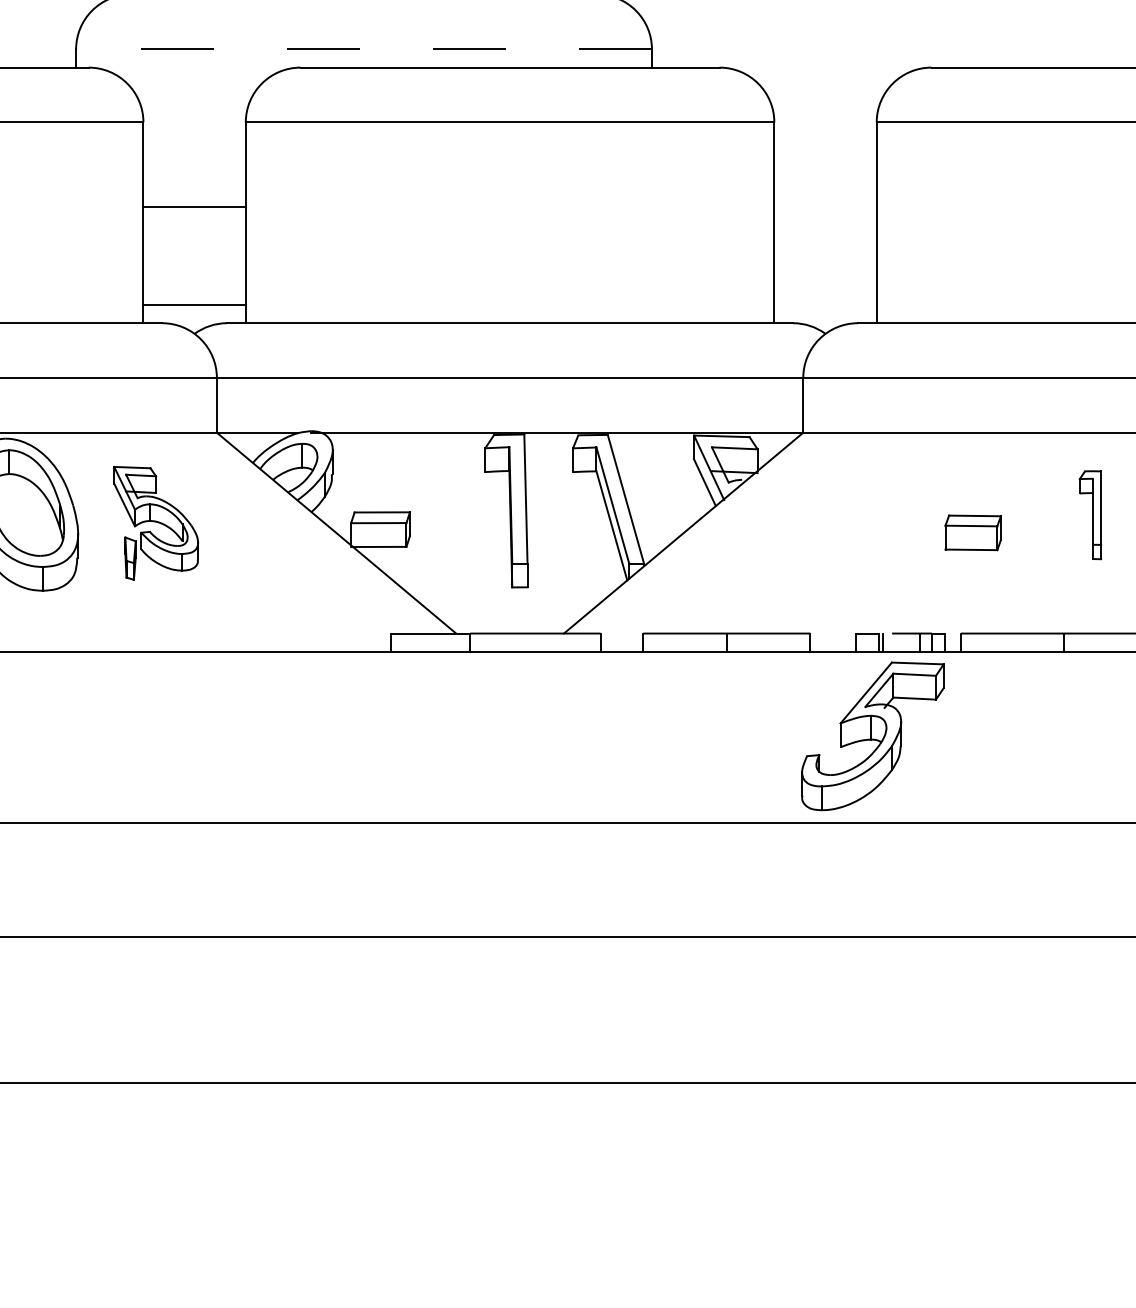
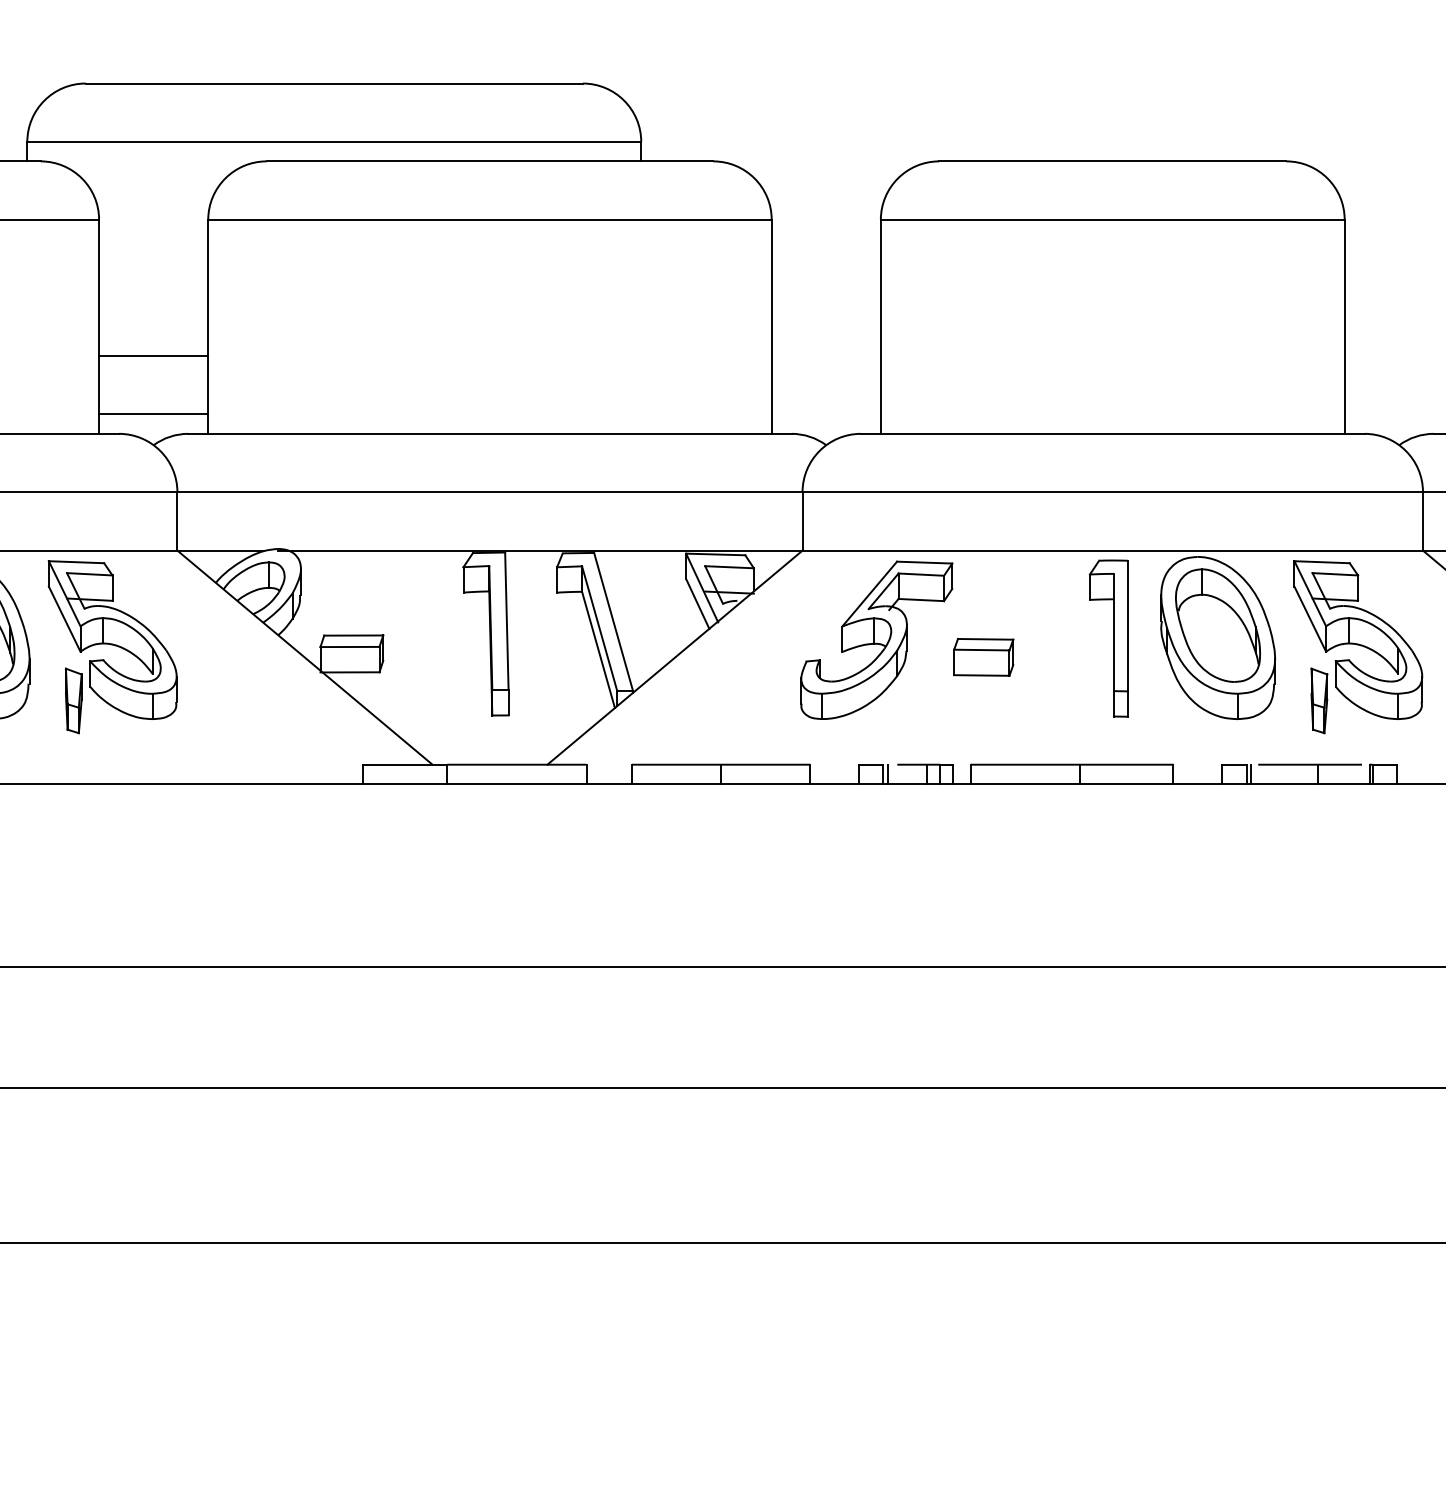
line: (364, 48) -> (334, 141), dashed -> solid
line: (194, 207) -> (153, 356), moved
part: (1090, 515) -> (1108, 638), size x1.67
part: (156, 523) -> (112, 647), size x1.43
part: (872, 735) -> (876, 639), moved

